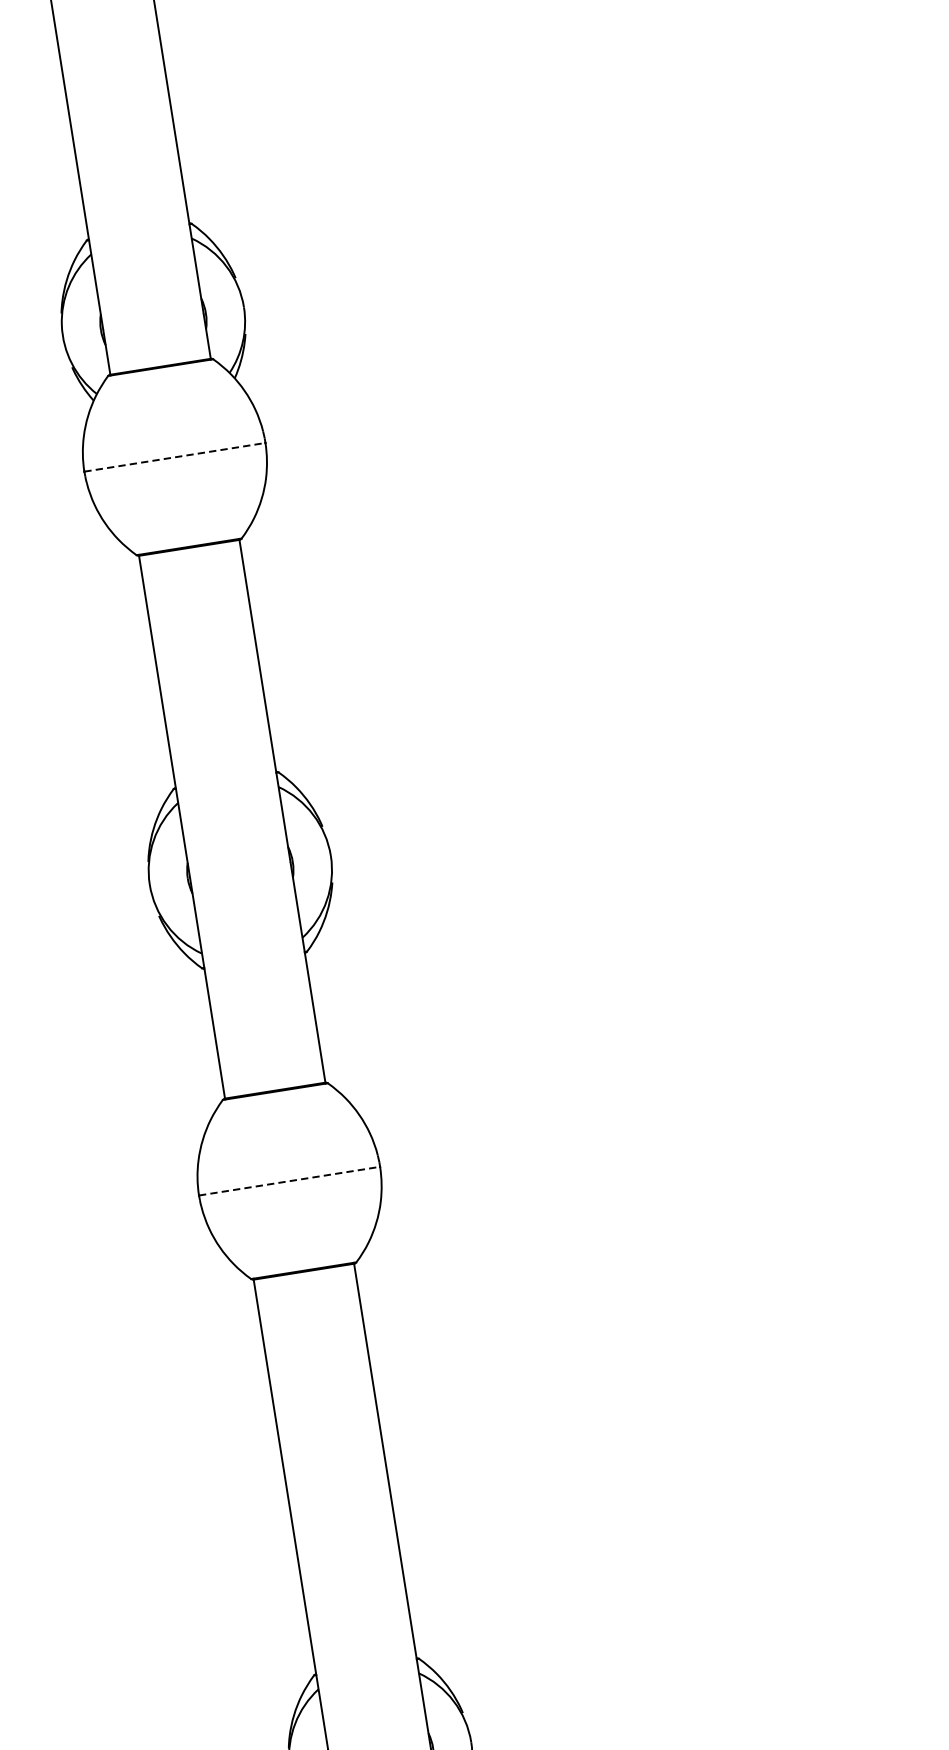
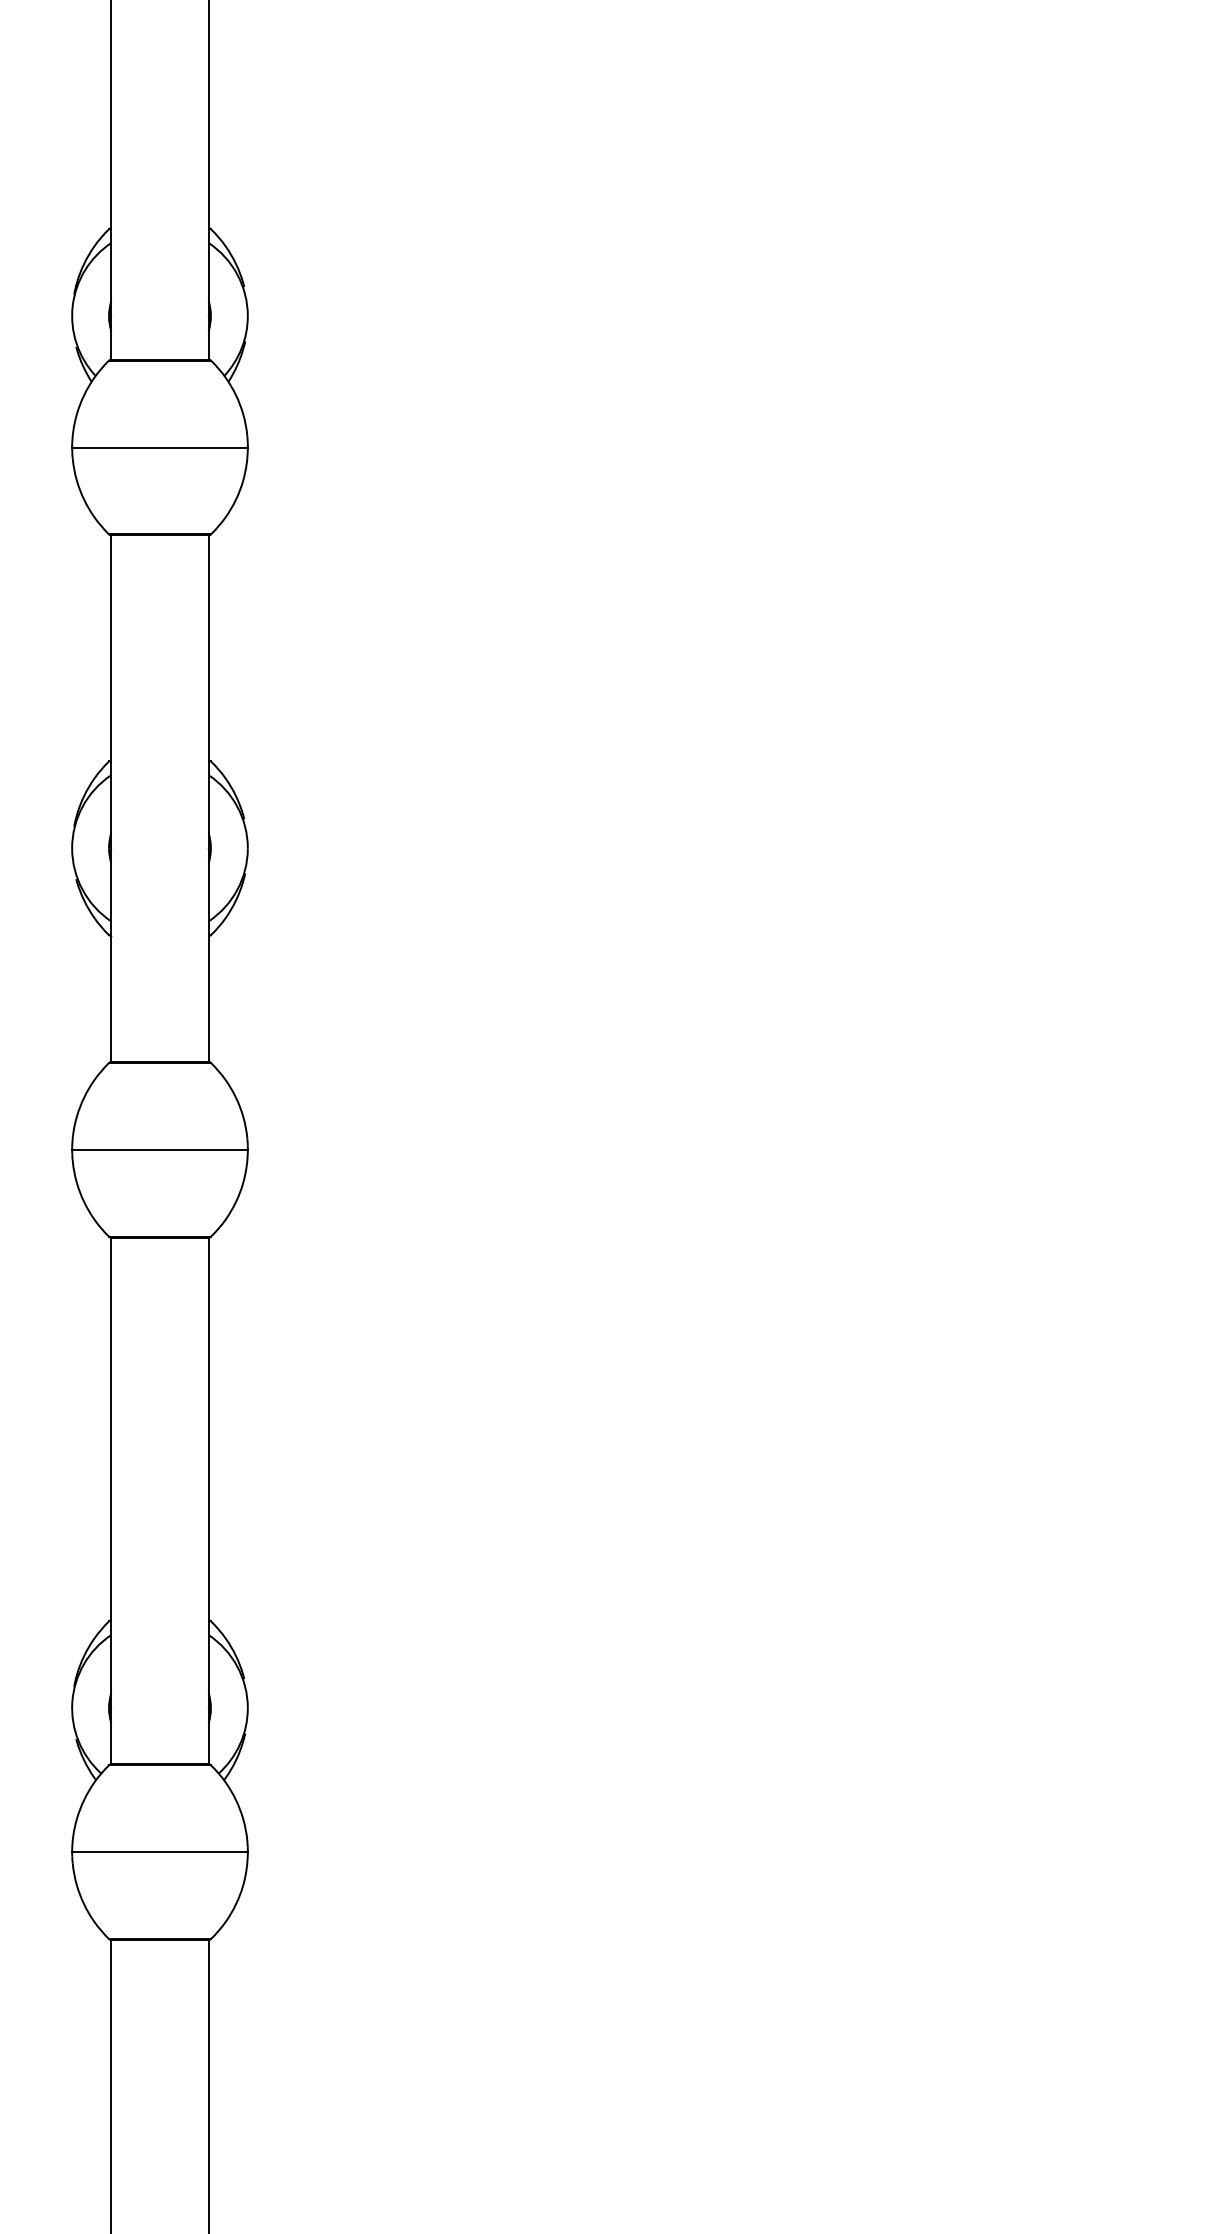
line: (174, 457) -> (159, 447), dashed -> solid
line: (289, 1180) -> (159, 1149), dashed -> solid

